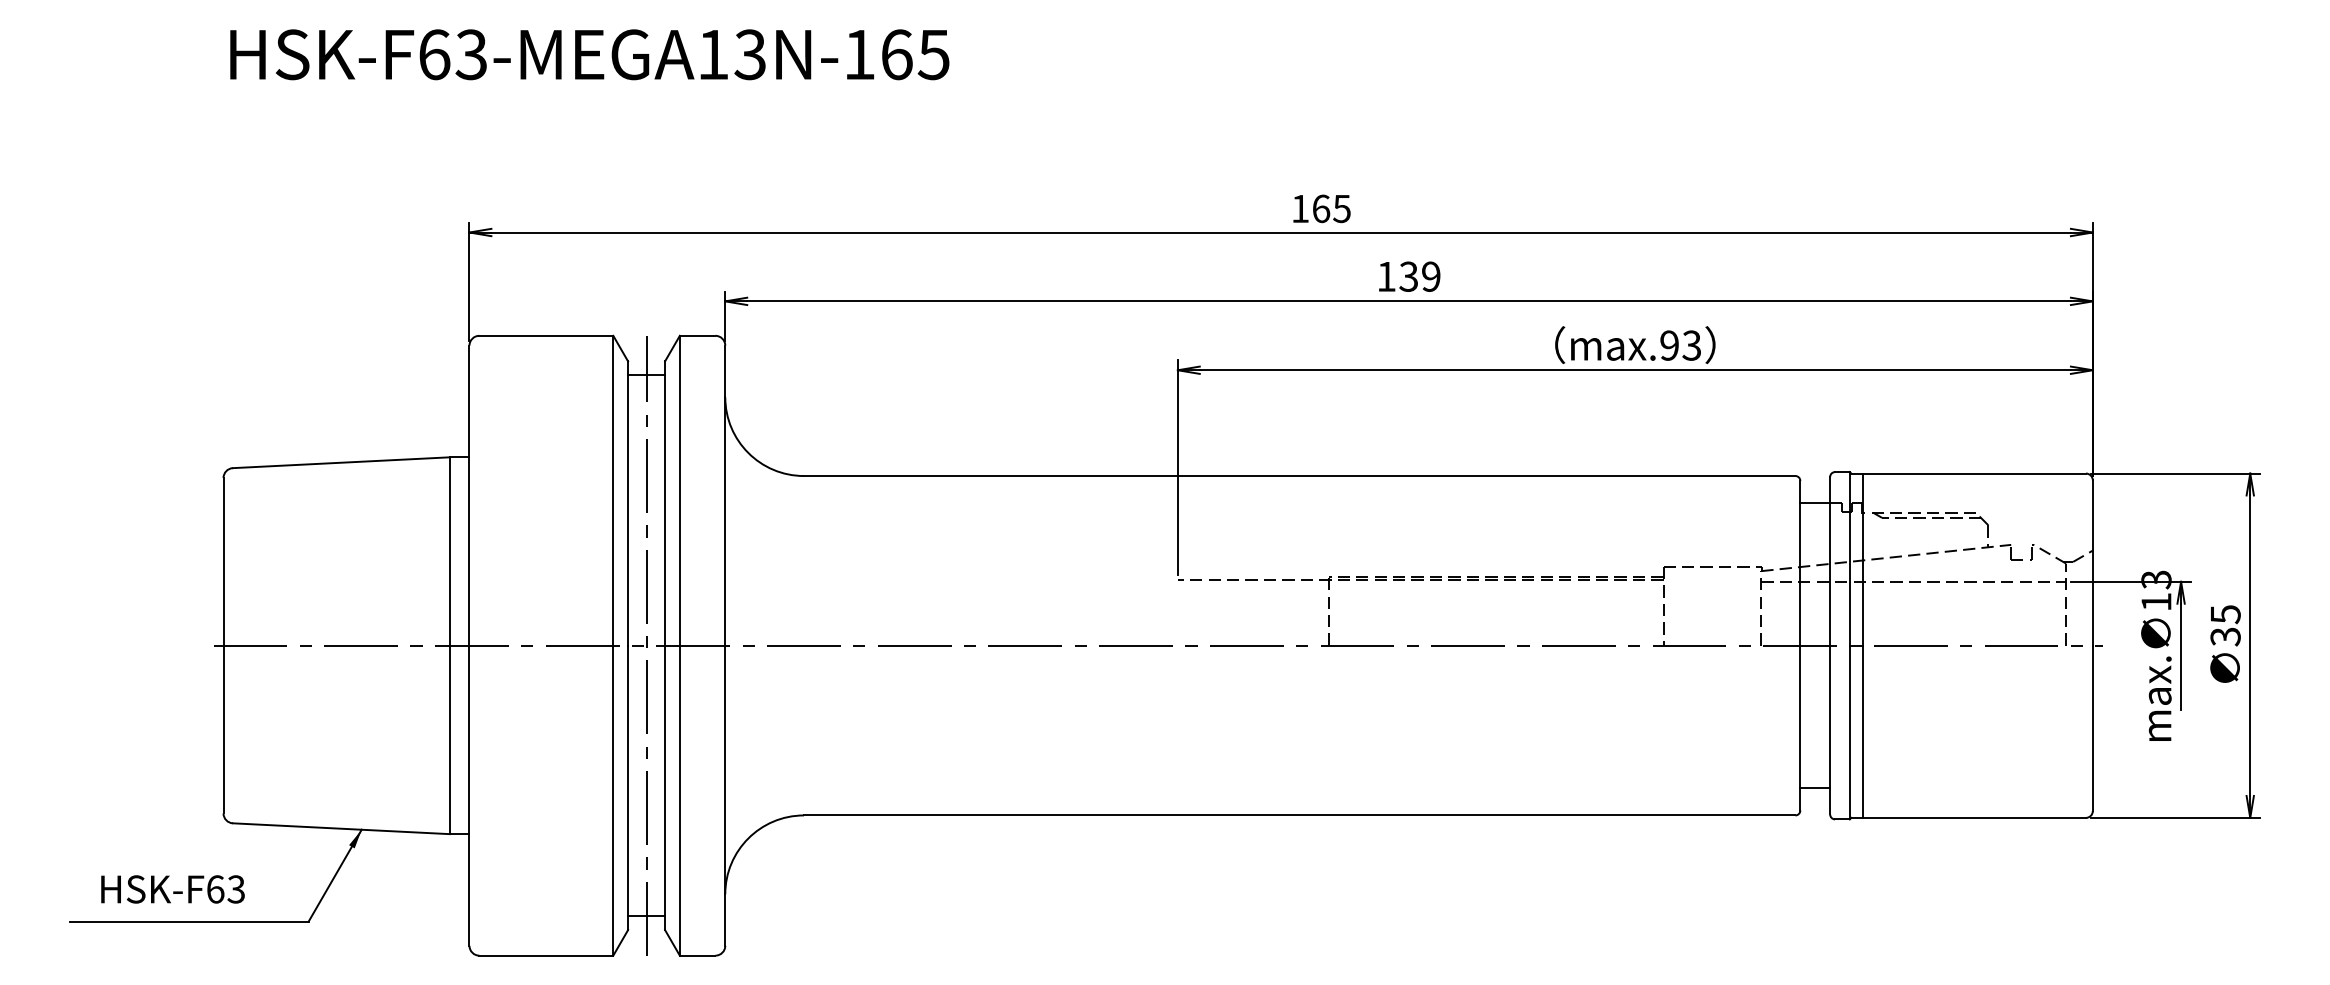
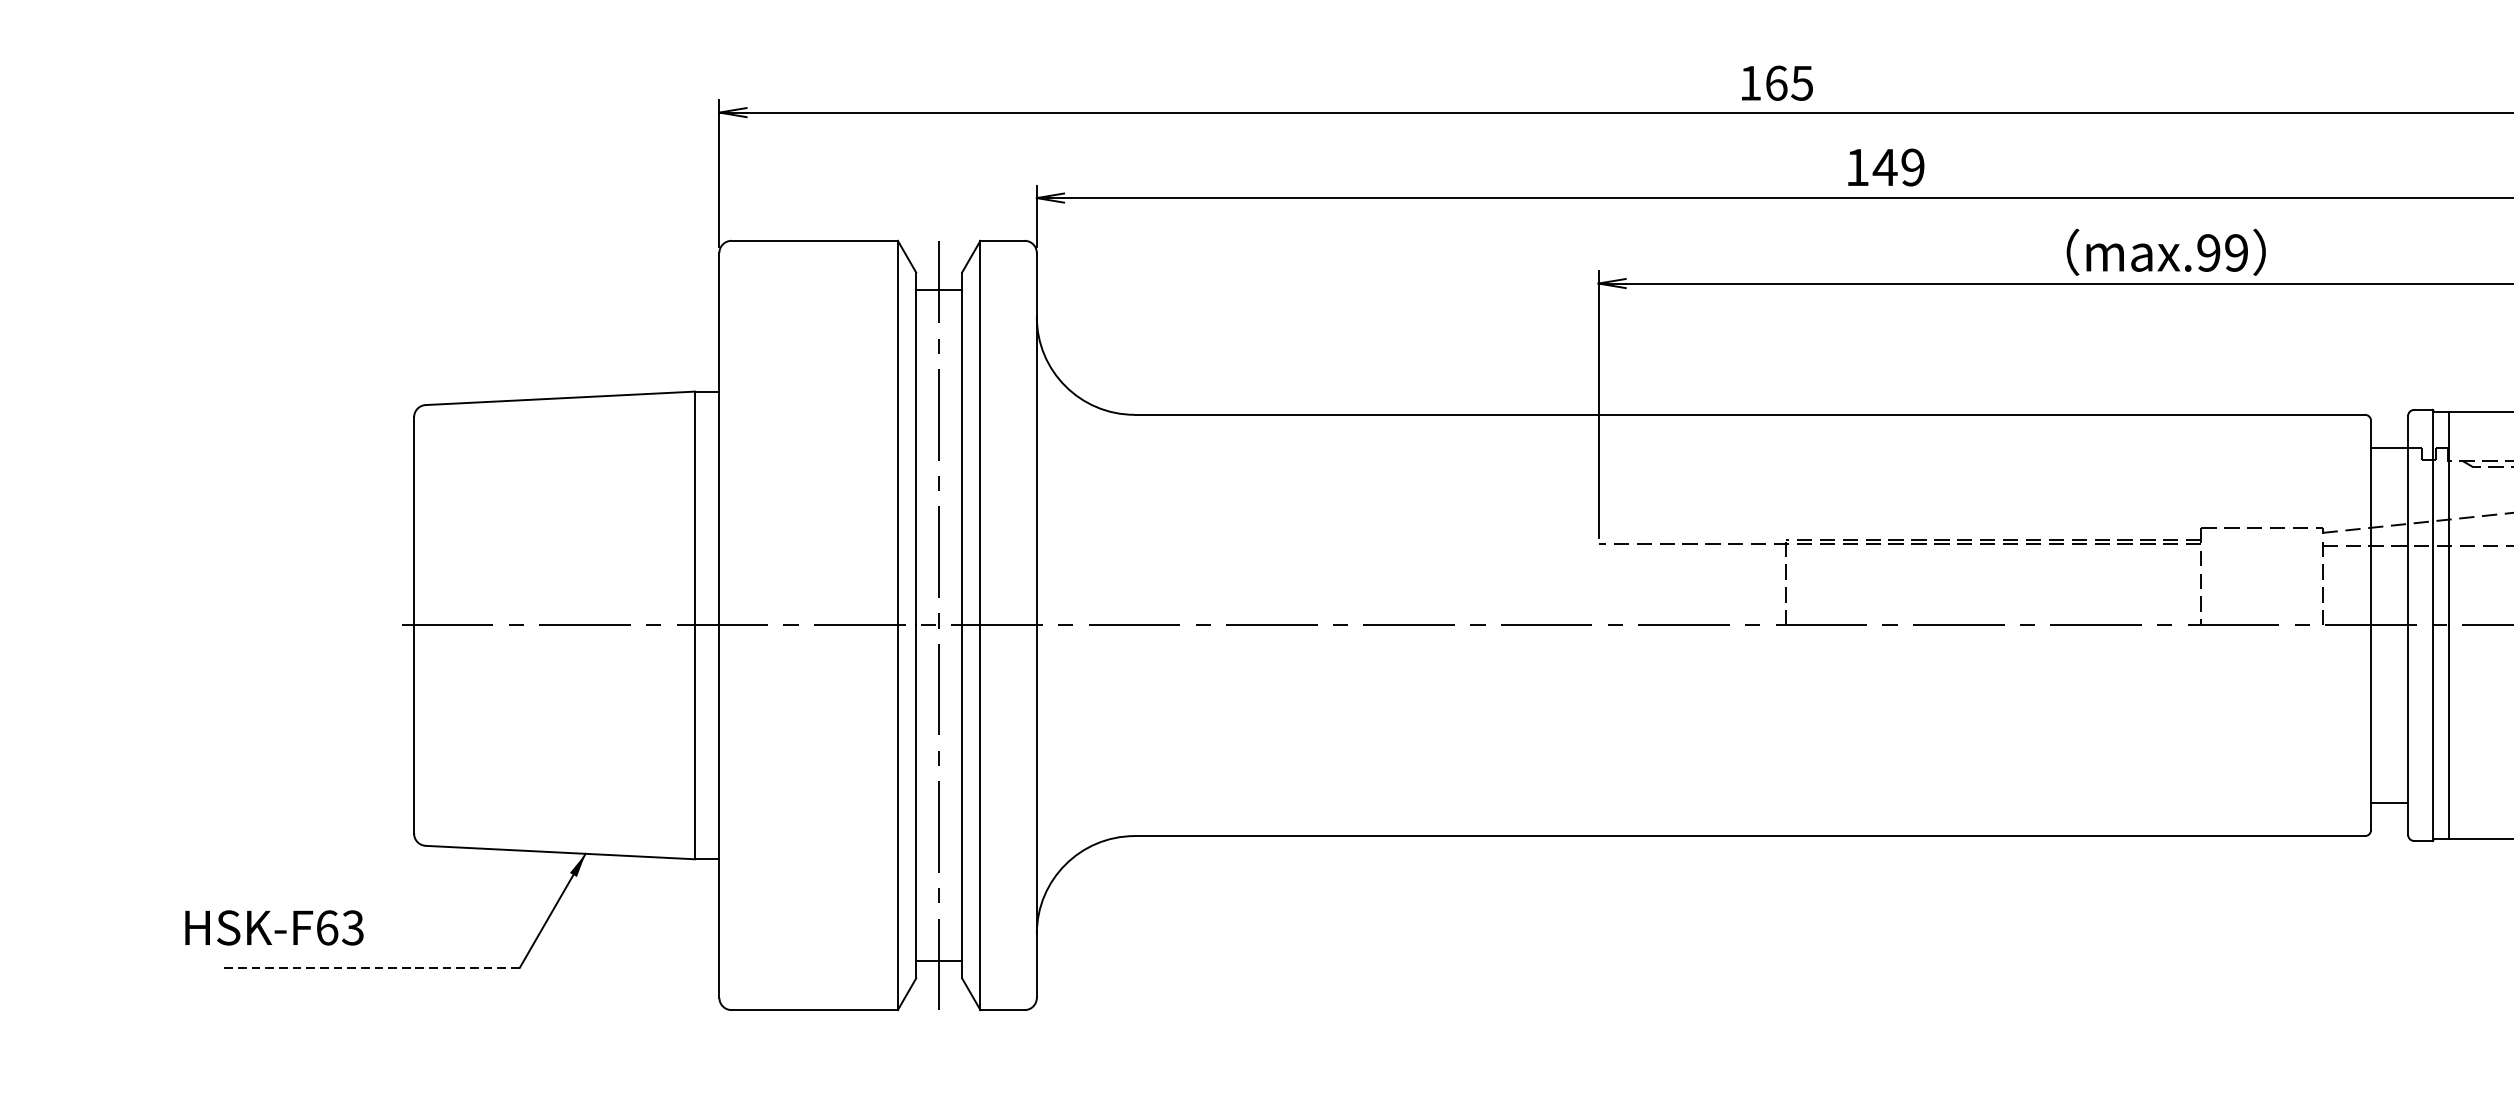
text: (1408, 276) -> (1884, 167), 139 -> 149
text: (1691, 345) -> (2236, 252), max.93 -> max.99
text: (172, 889) -> (273, 927), moved
line: (188, 921) -> (370, 967), solid -> dashed

